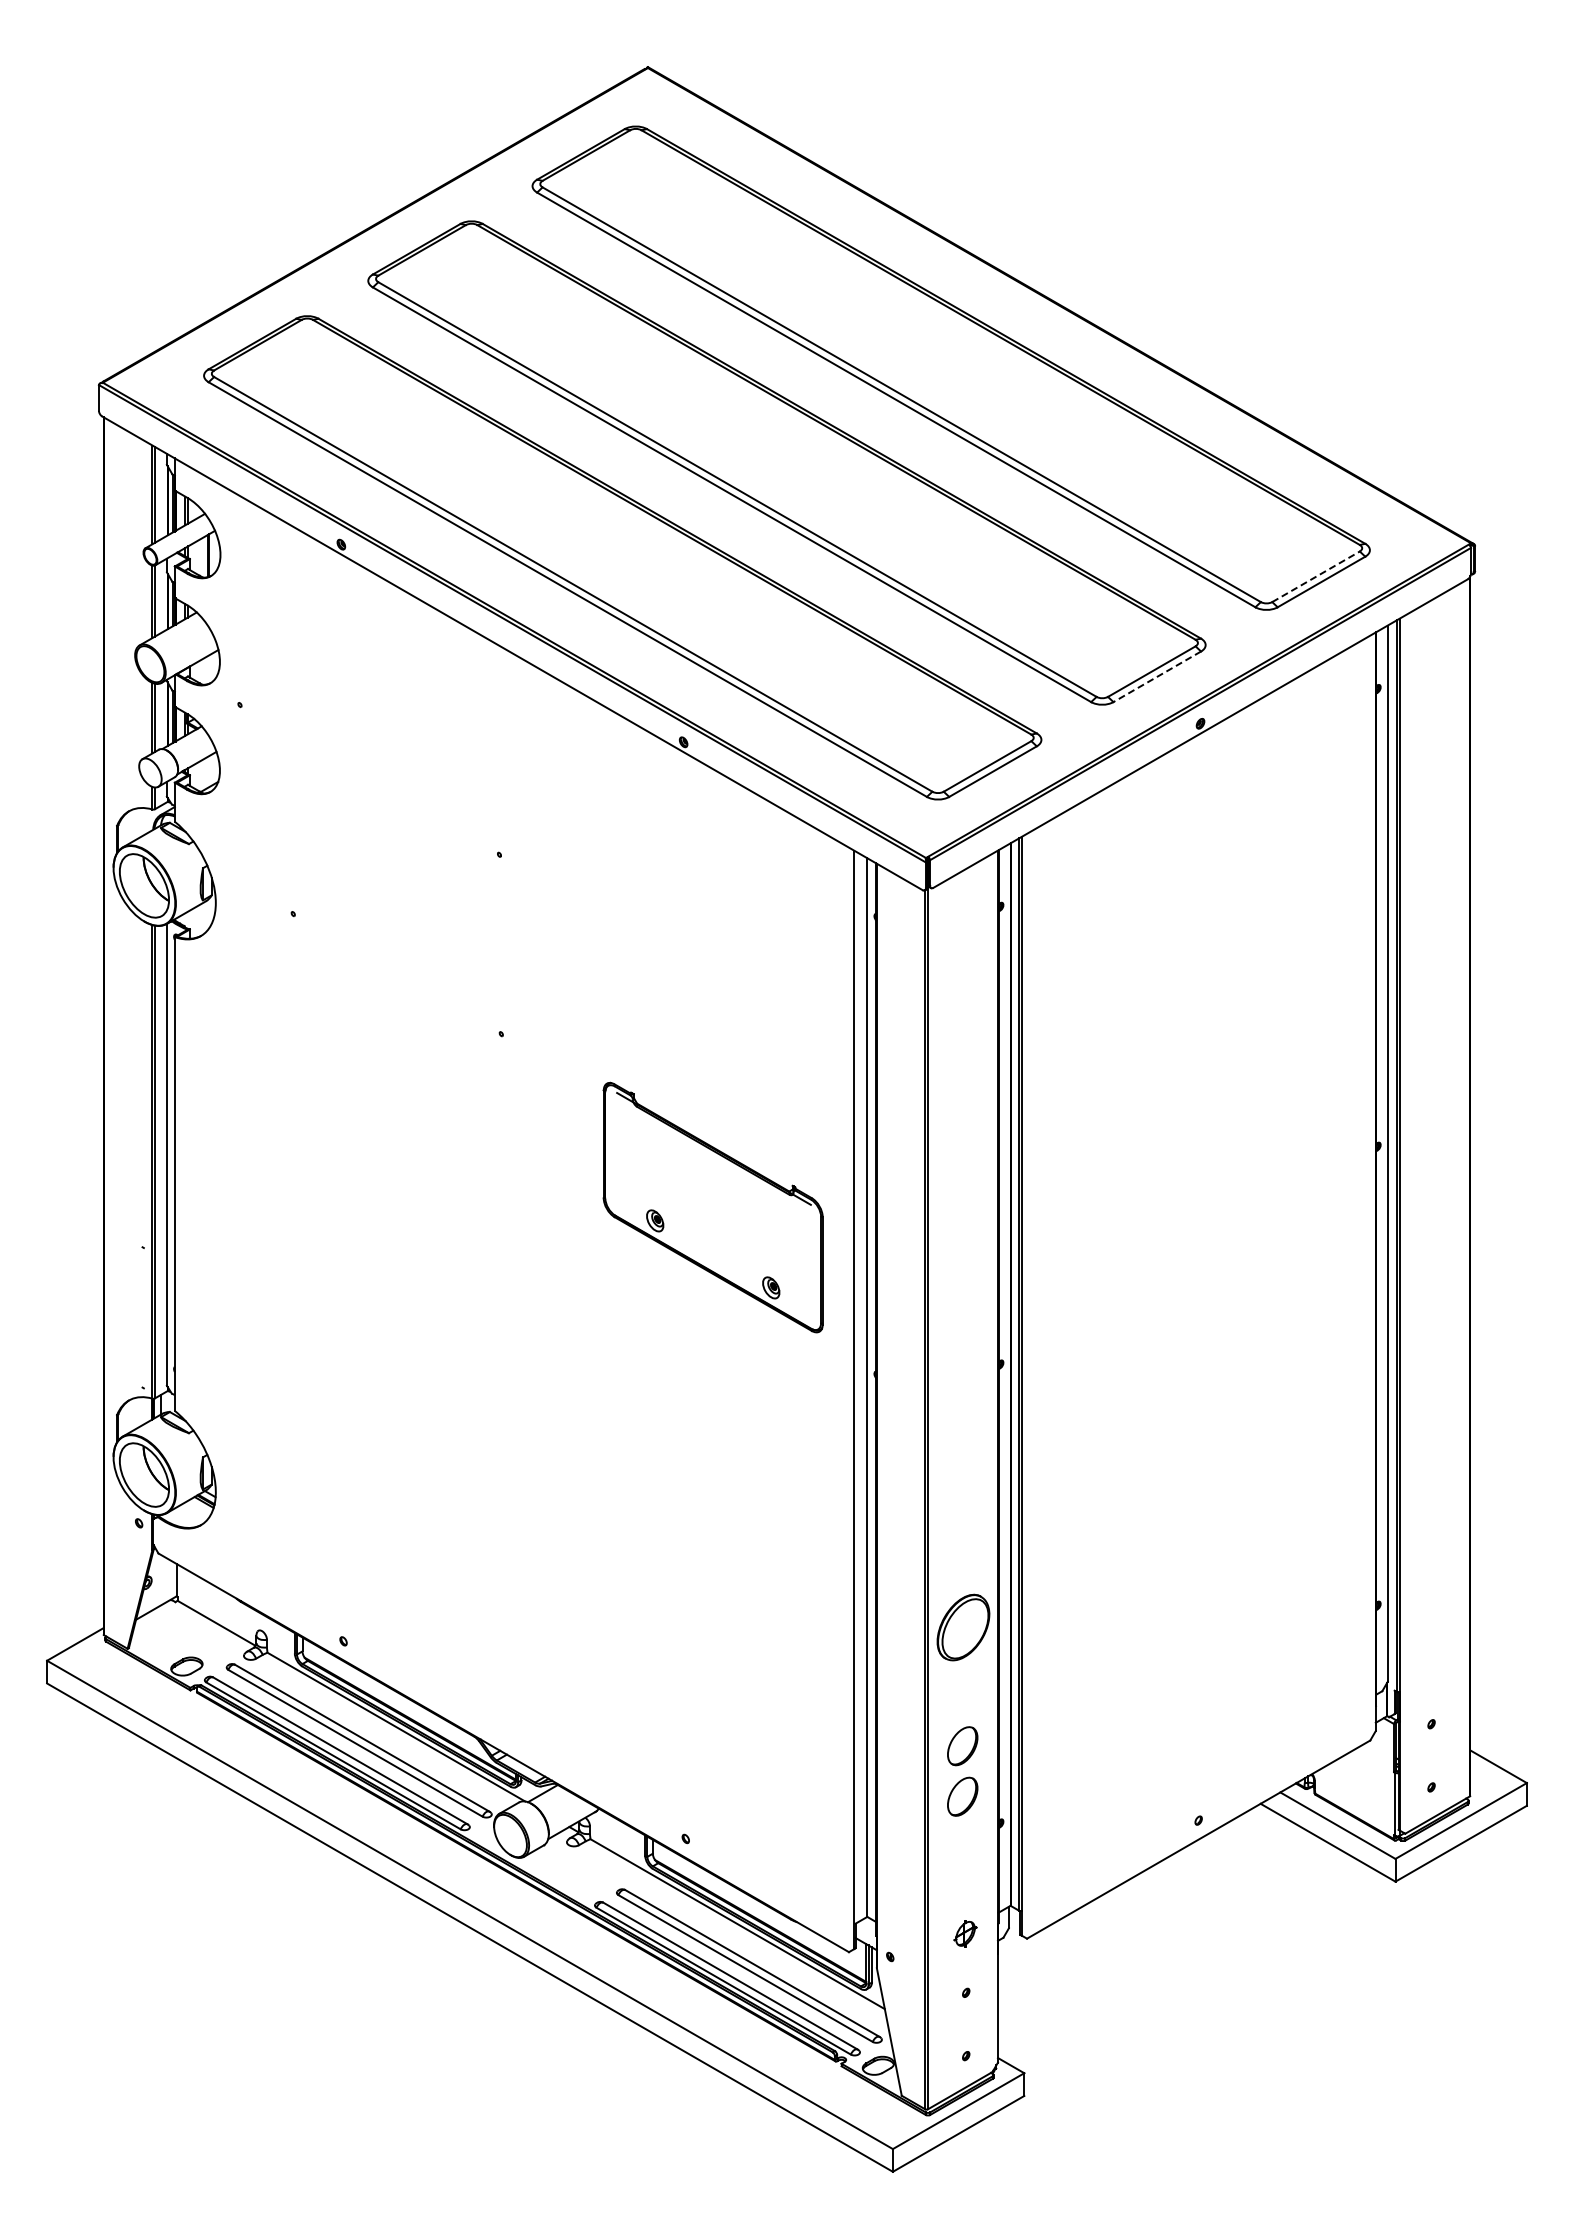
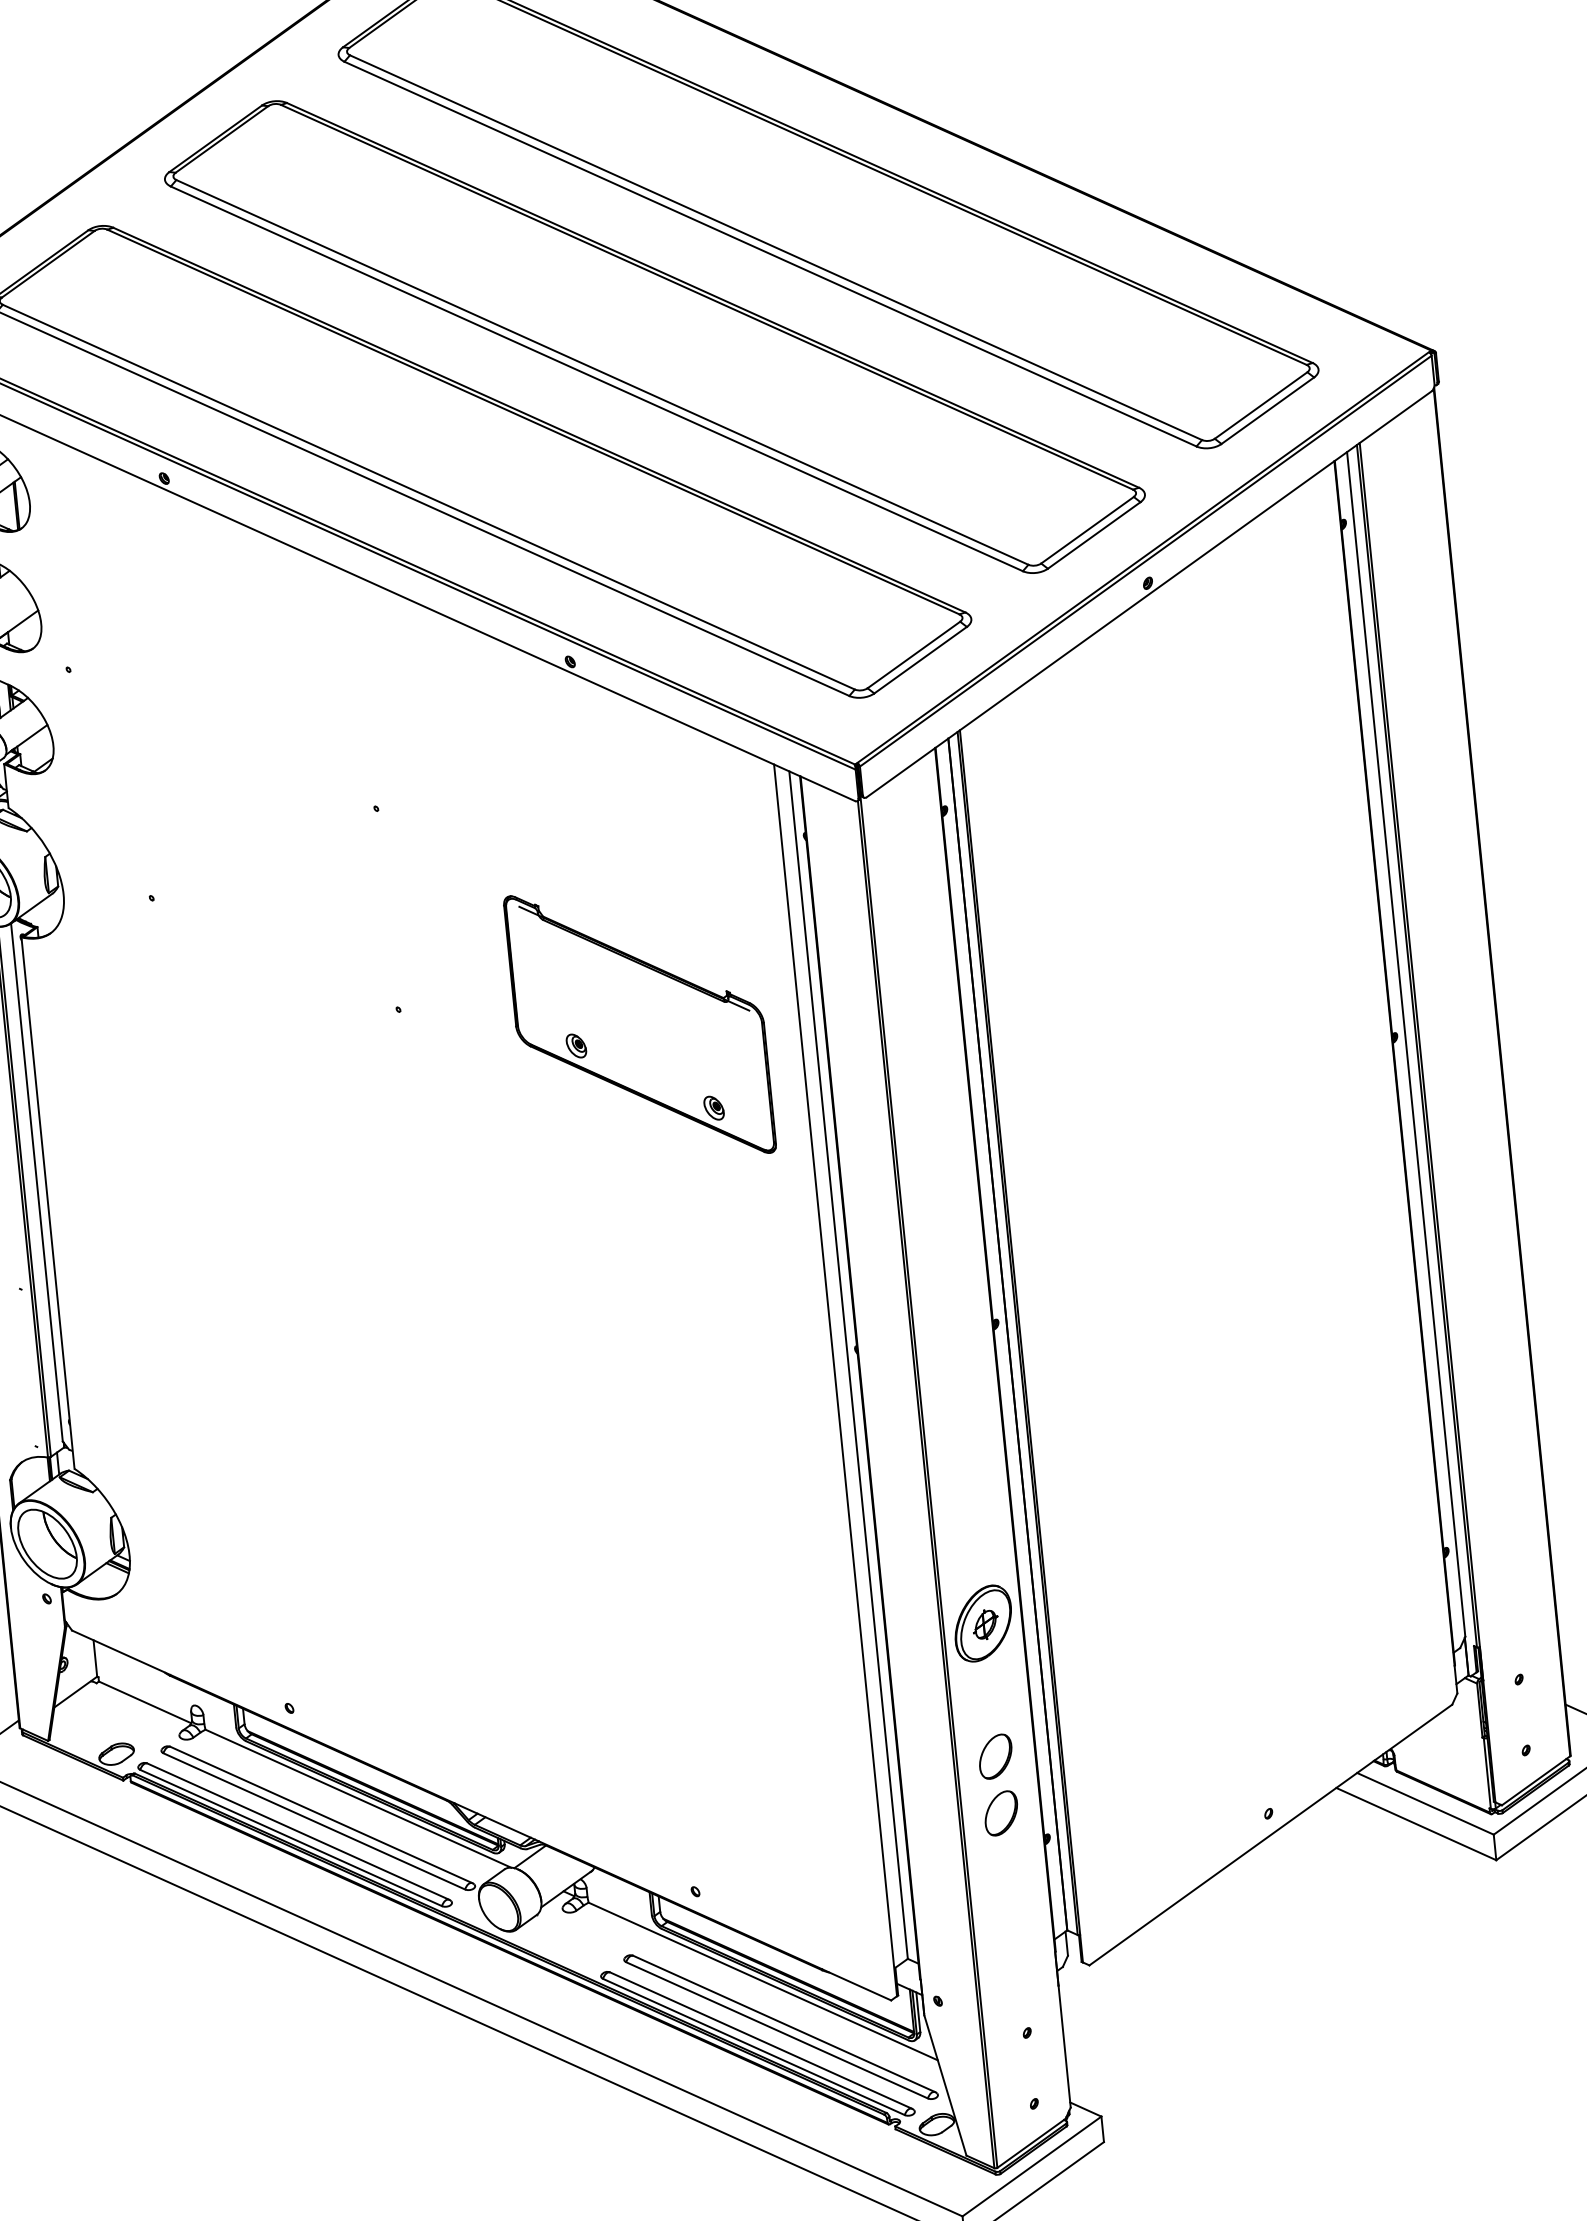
line: (1316, 576) -> (1261, 405), dashed -> solid
line: (1157, 676) -> (1094, 535), dashed -> solid
part: (712, 1207) -> (639, 1024), moved
part: (965, 1933) -> (985, 1624), moved

